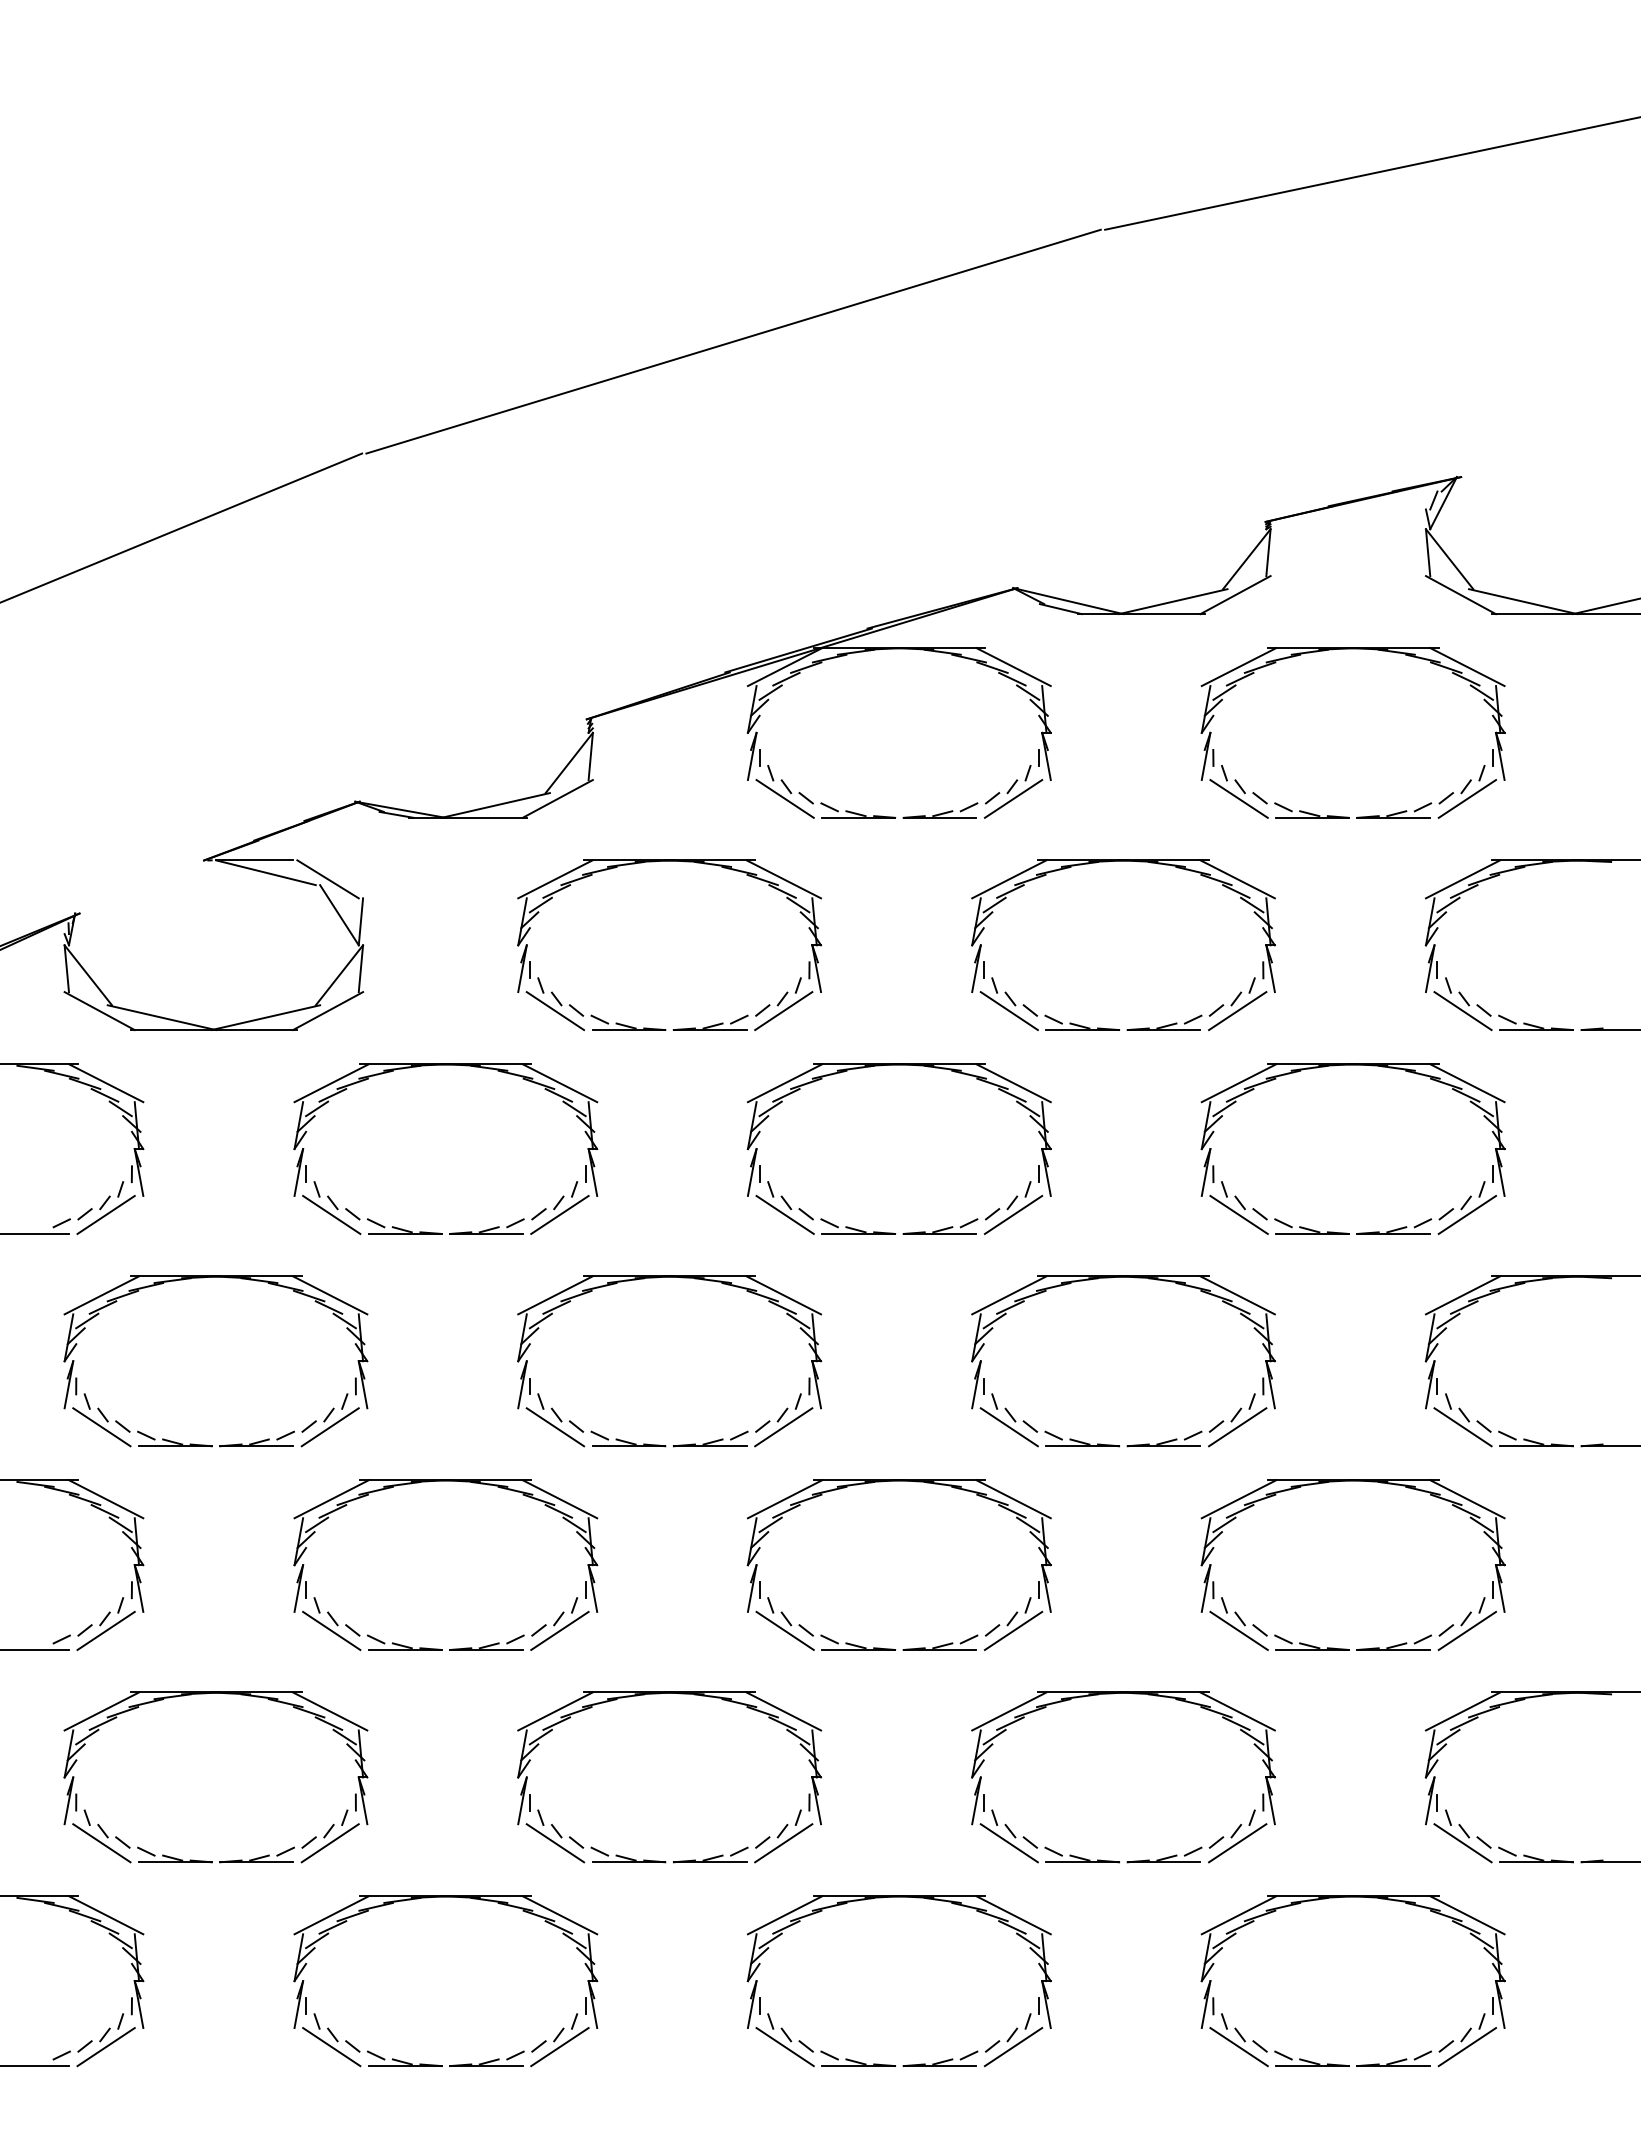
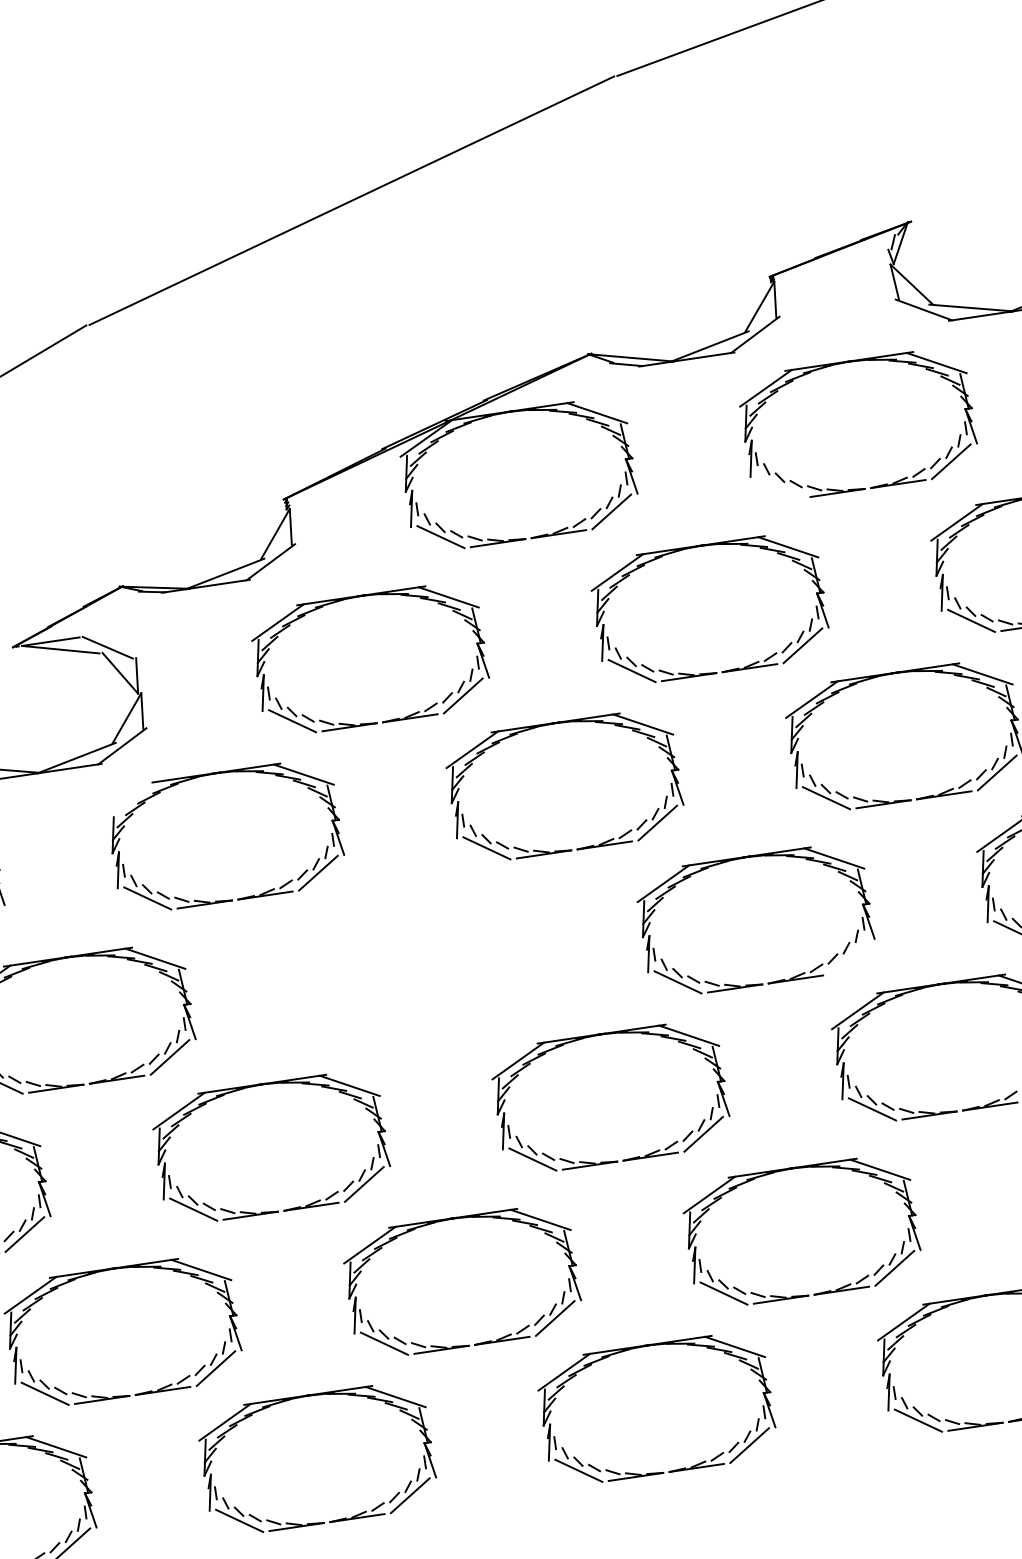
line: (1238, 798) -> (780, 486), removed
line: (331, 1083) -> (132, 800), removed
line: (1237, 1427) -> (848, 957), removed
part: (659, 1444) -> (418, 1033), removed

